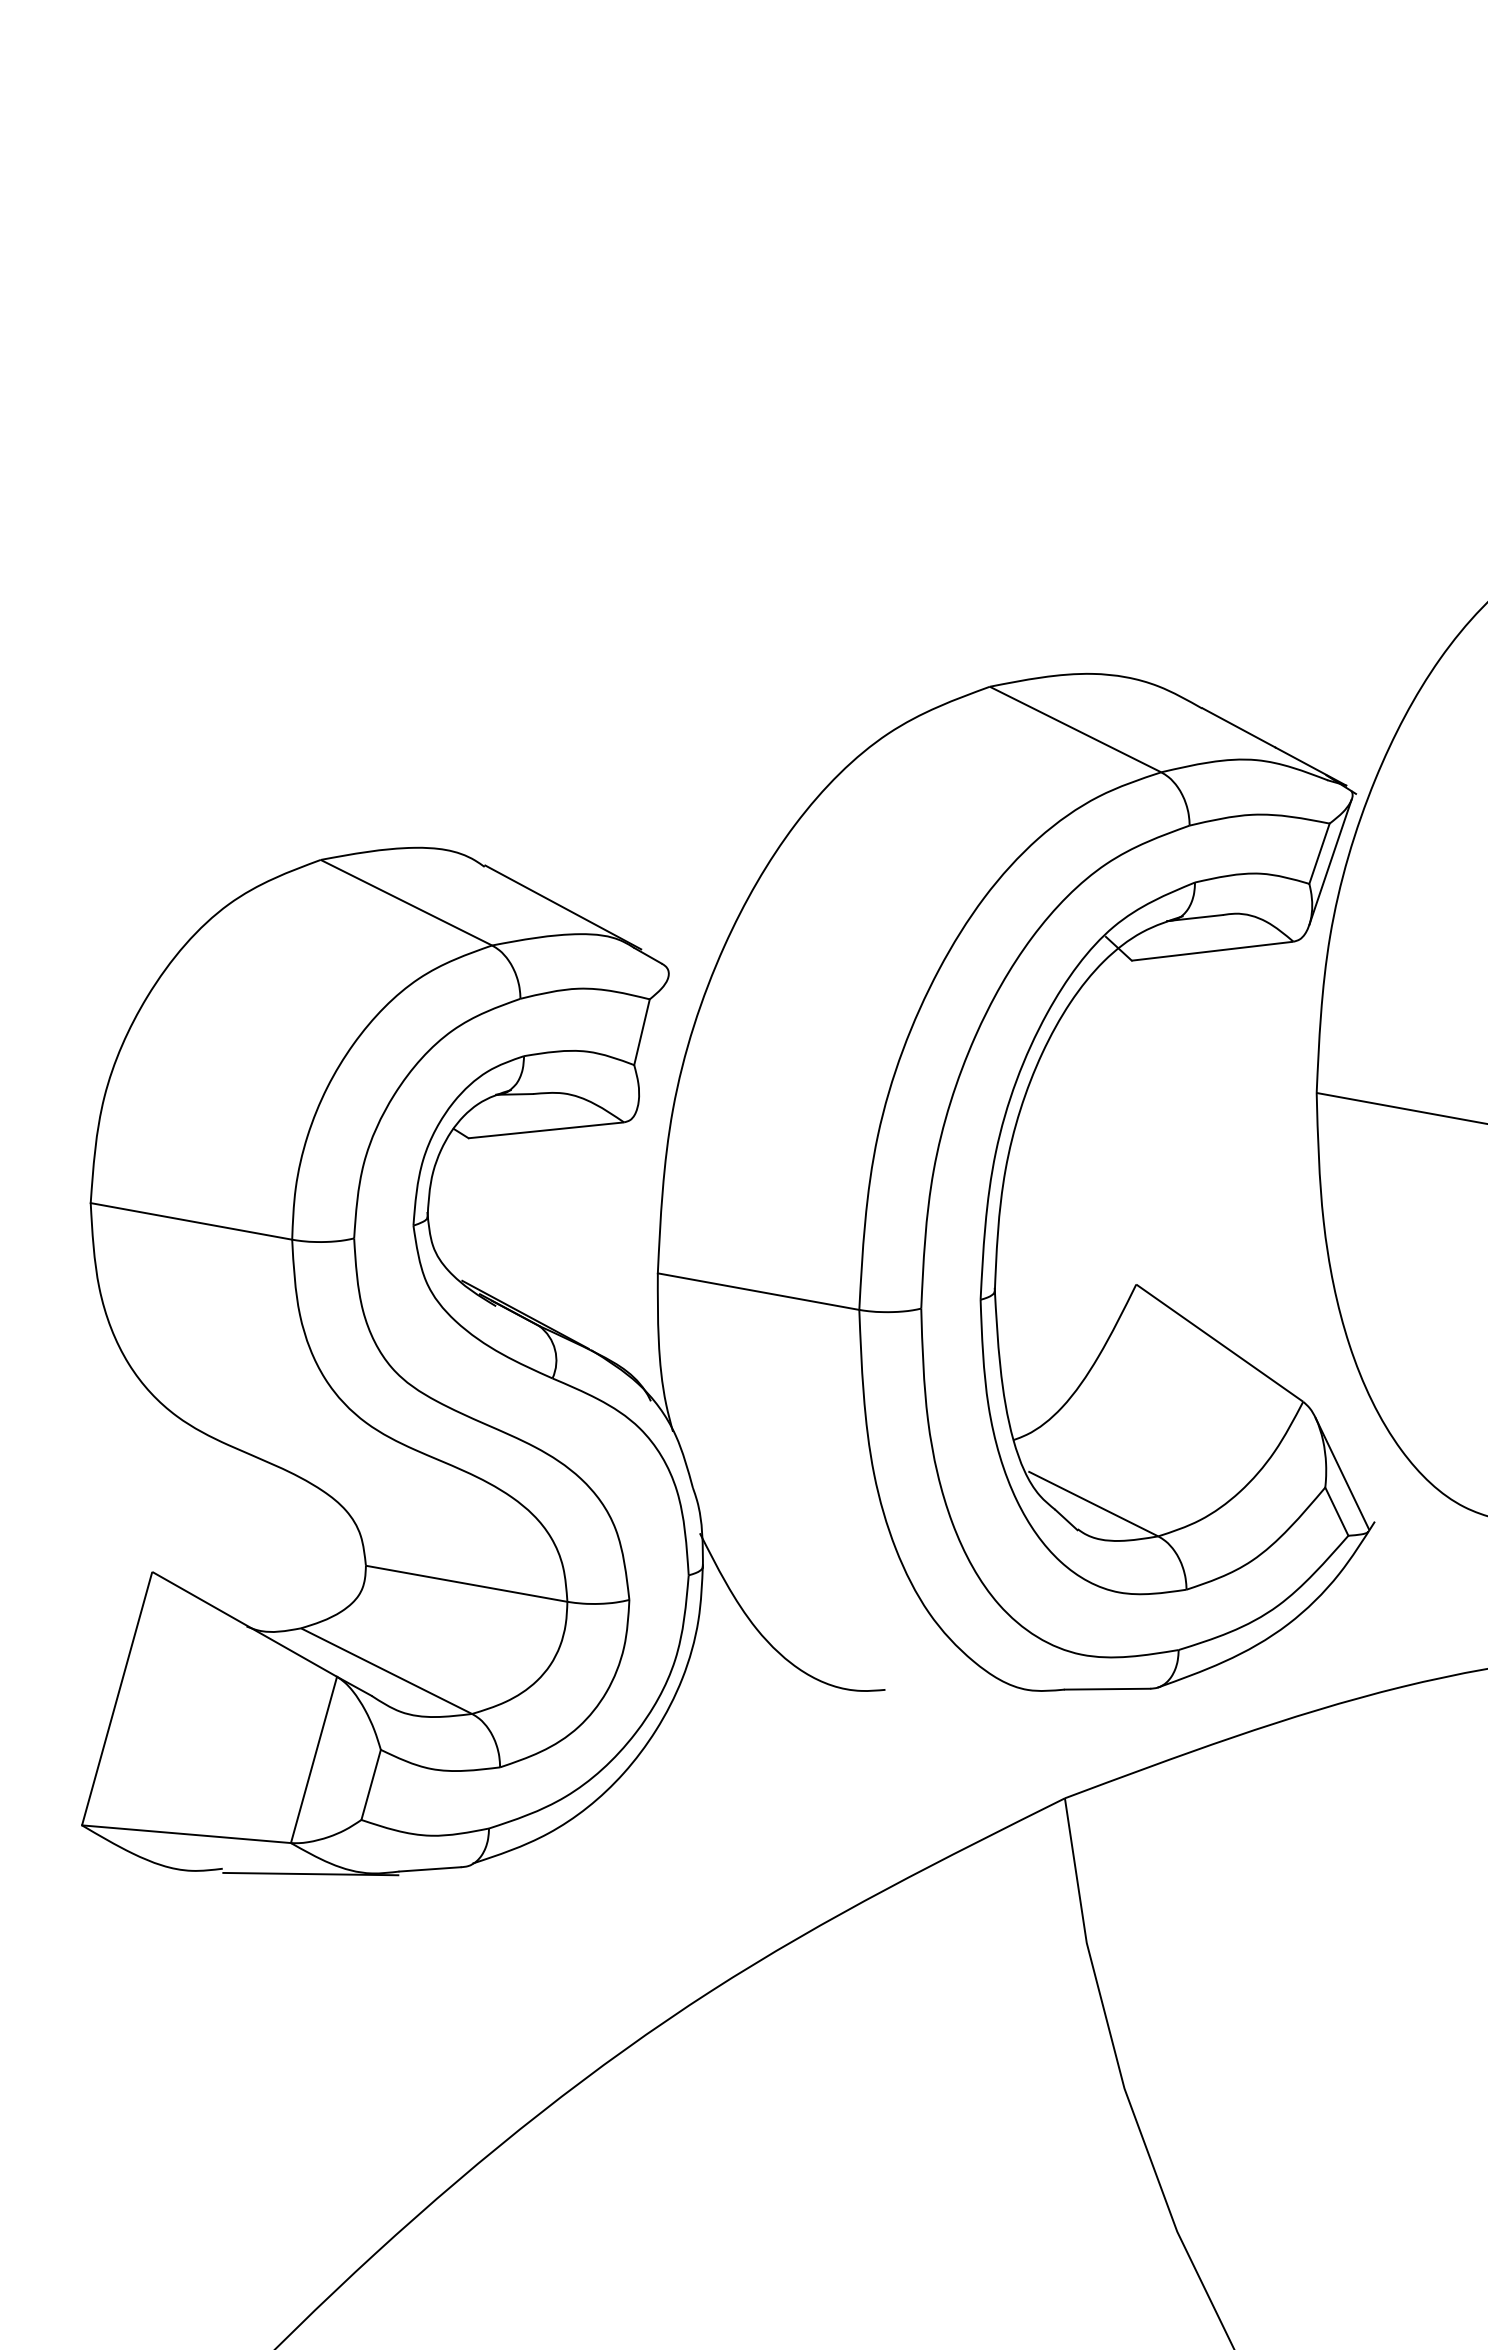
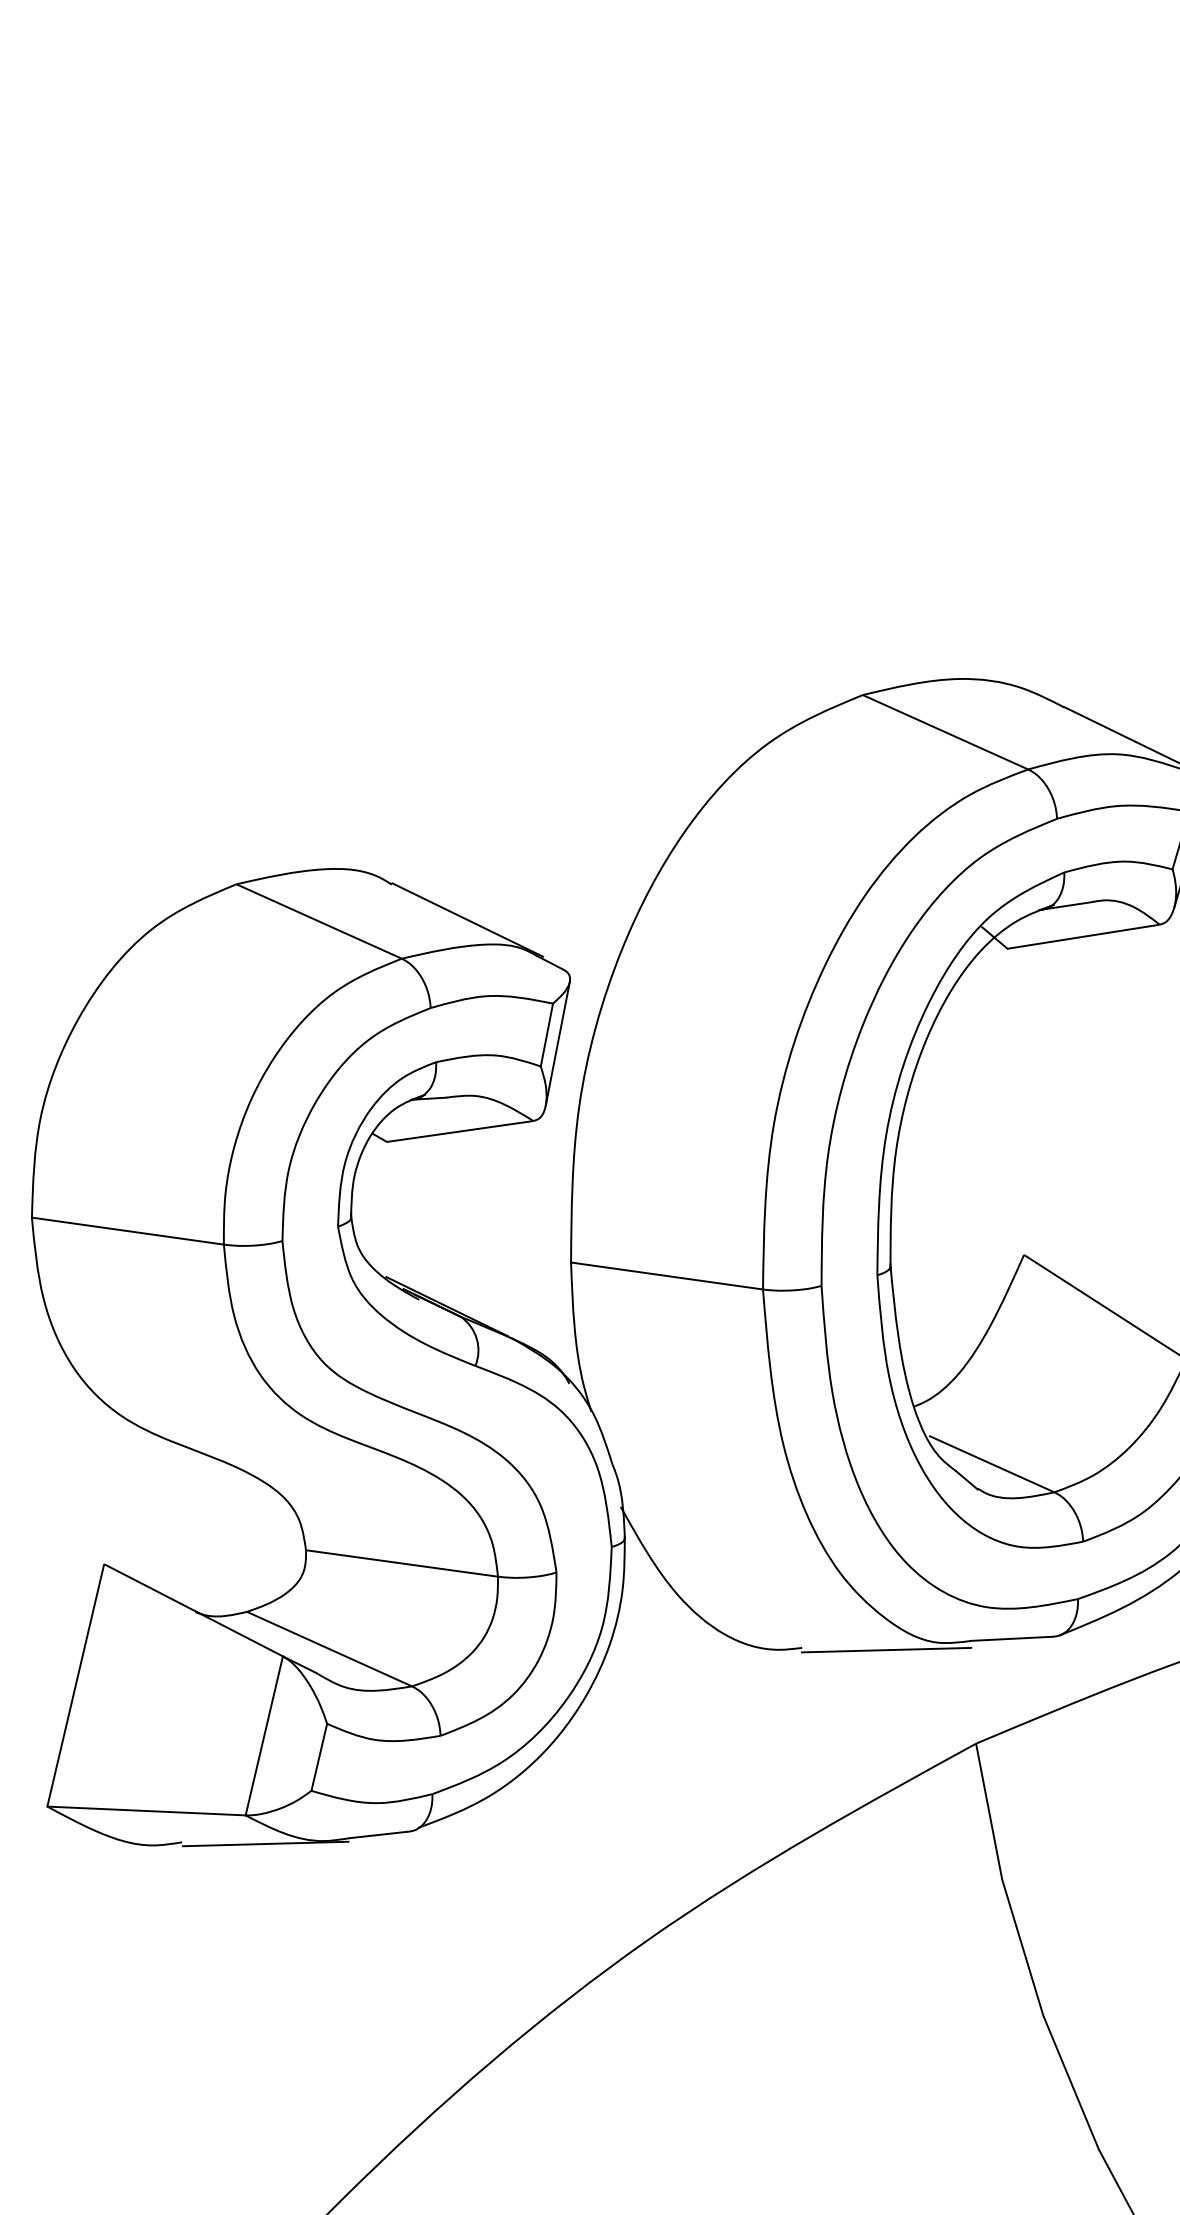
line: (652, 1041) -> (557, 1043), added
line: (973, 1695) -> (885, 1649), added

